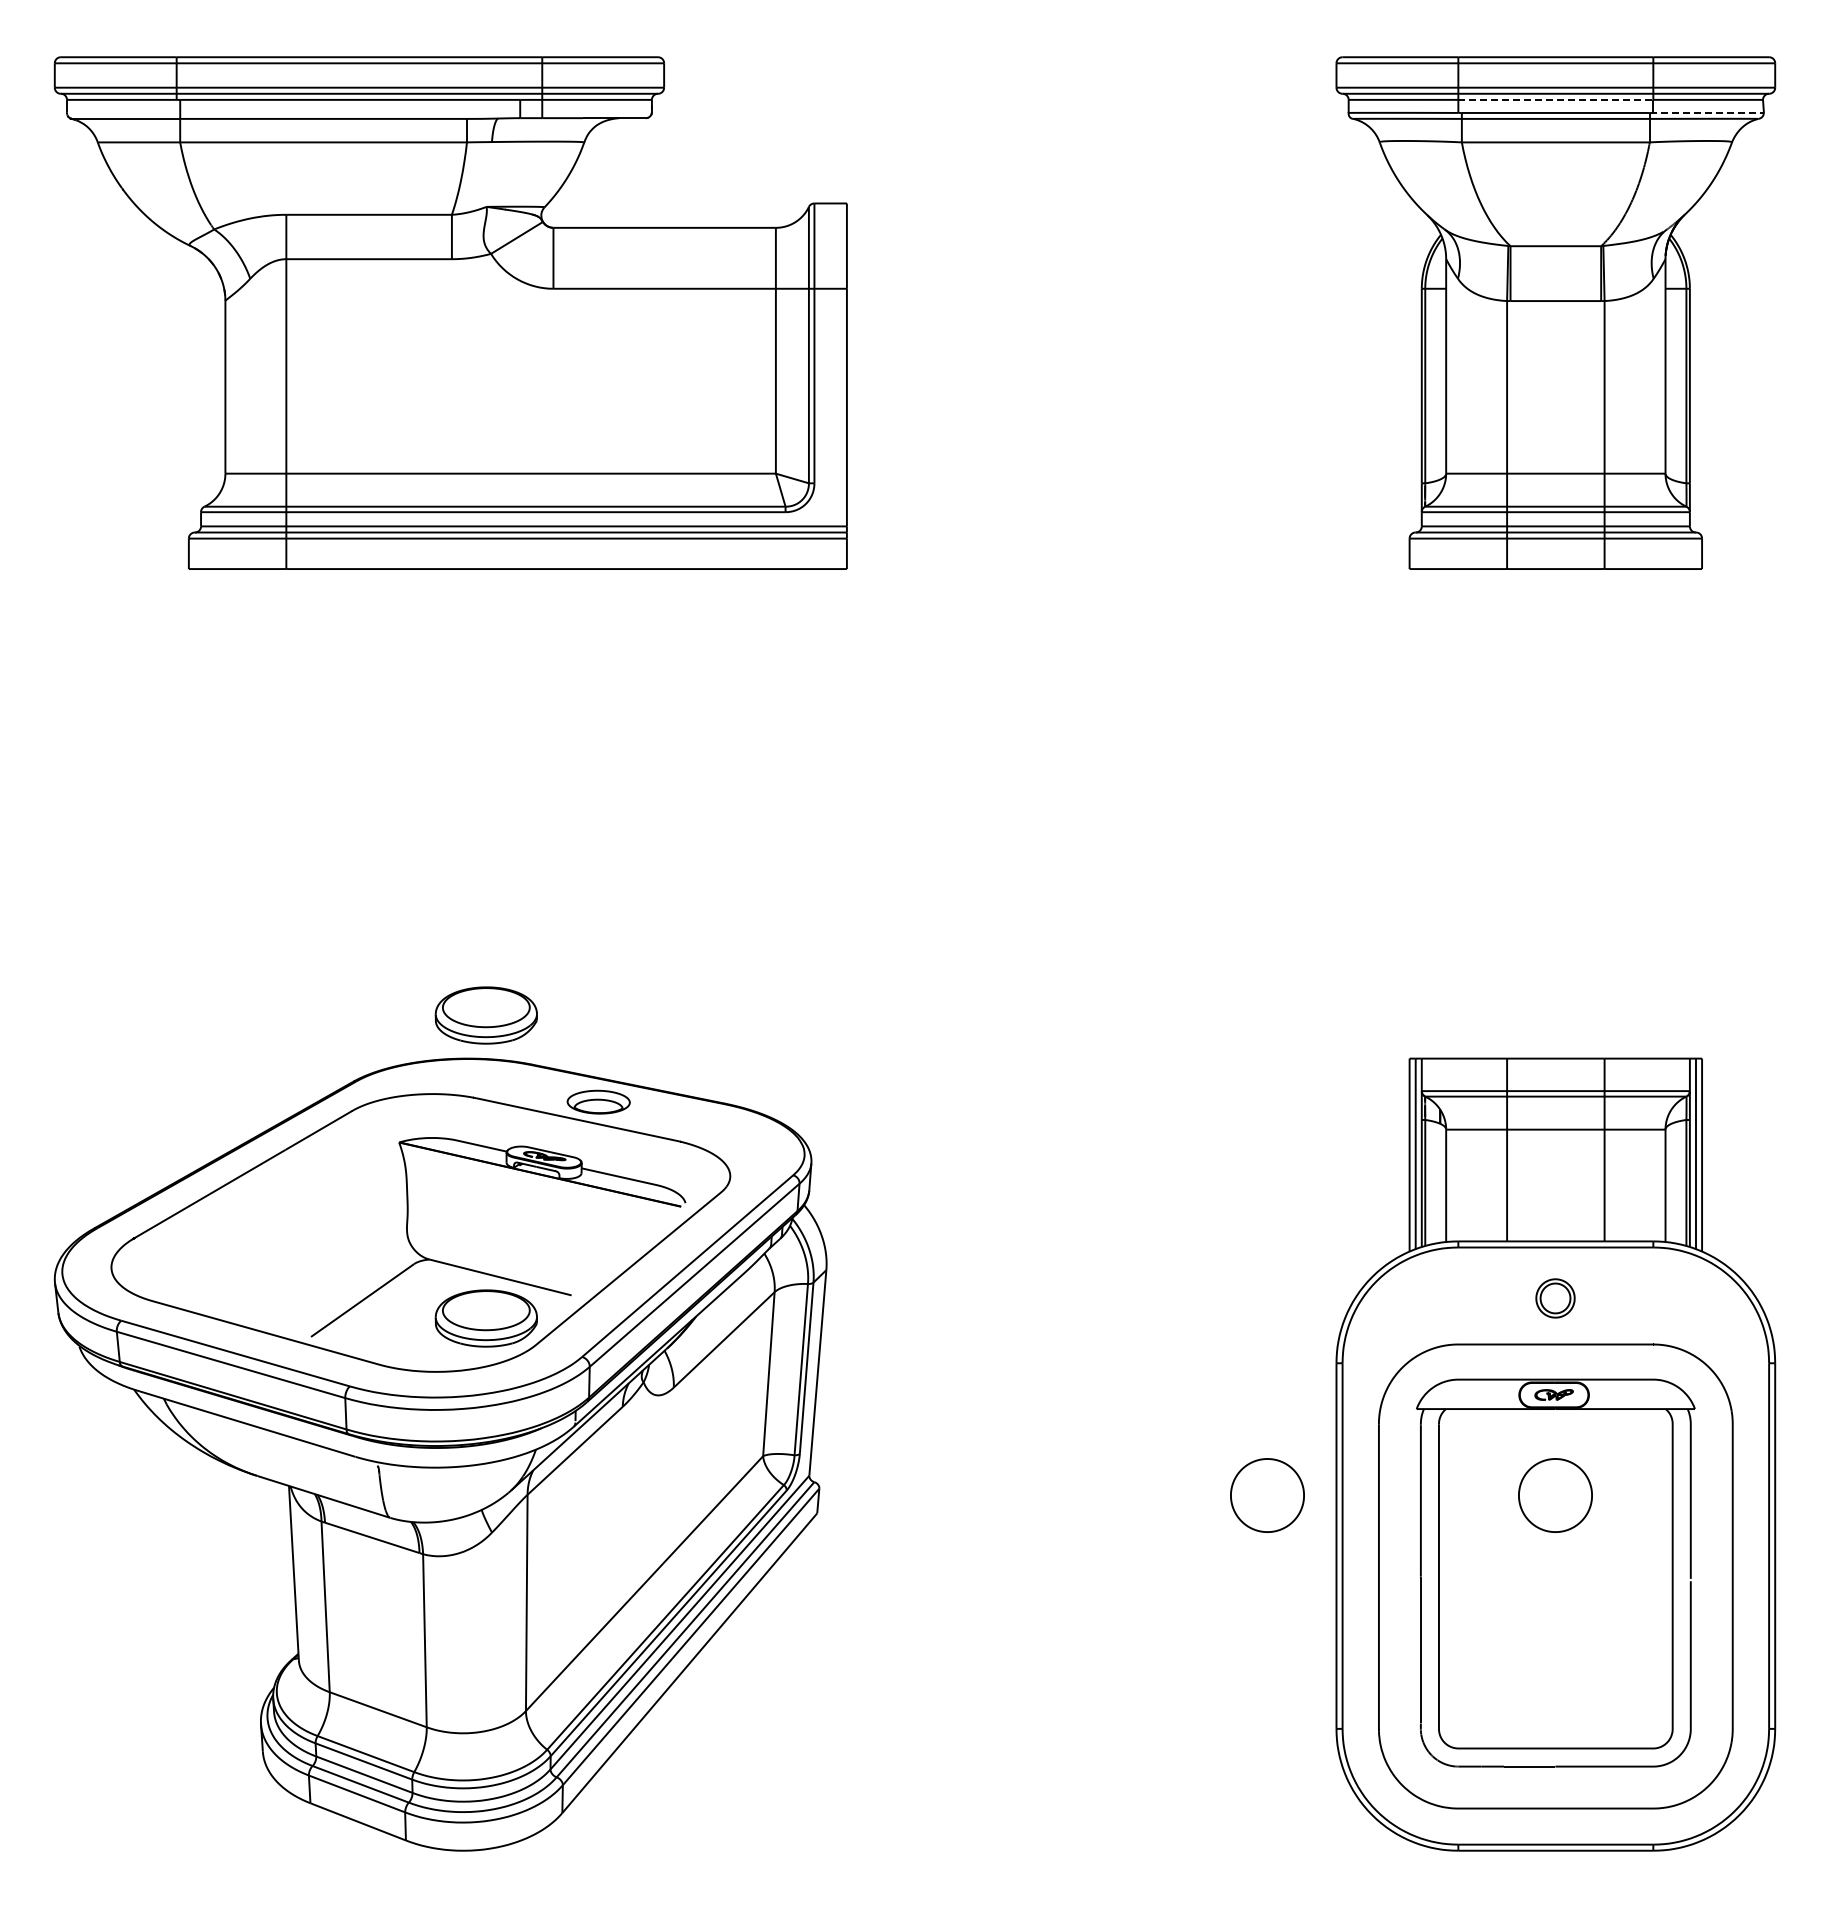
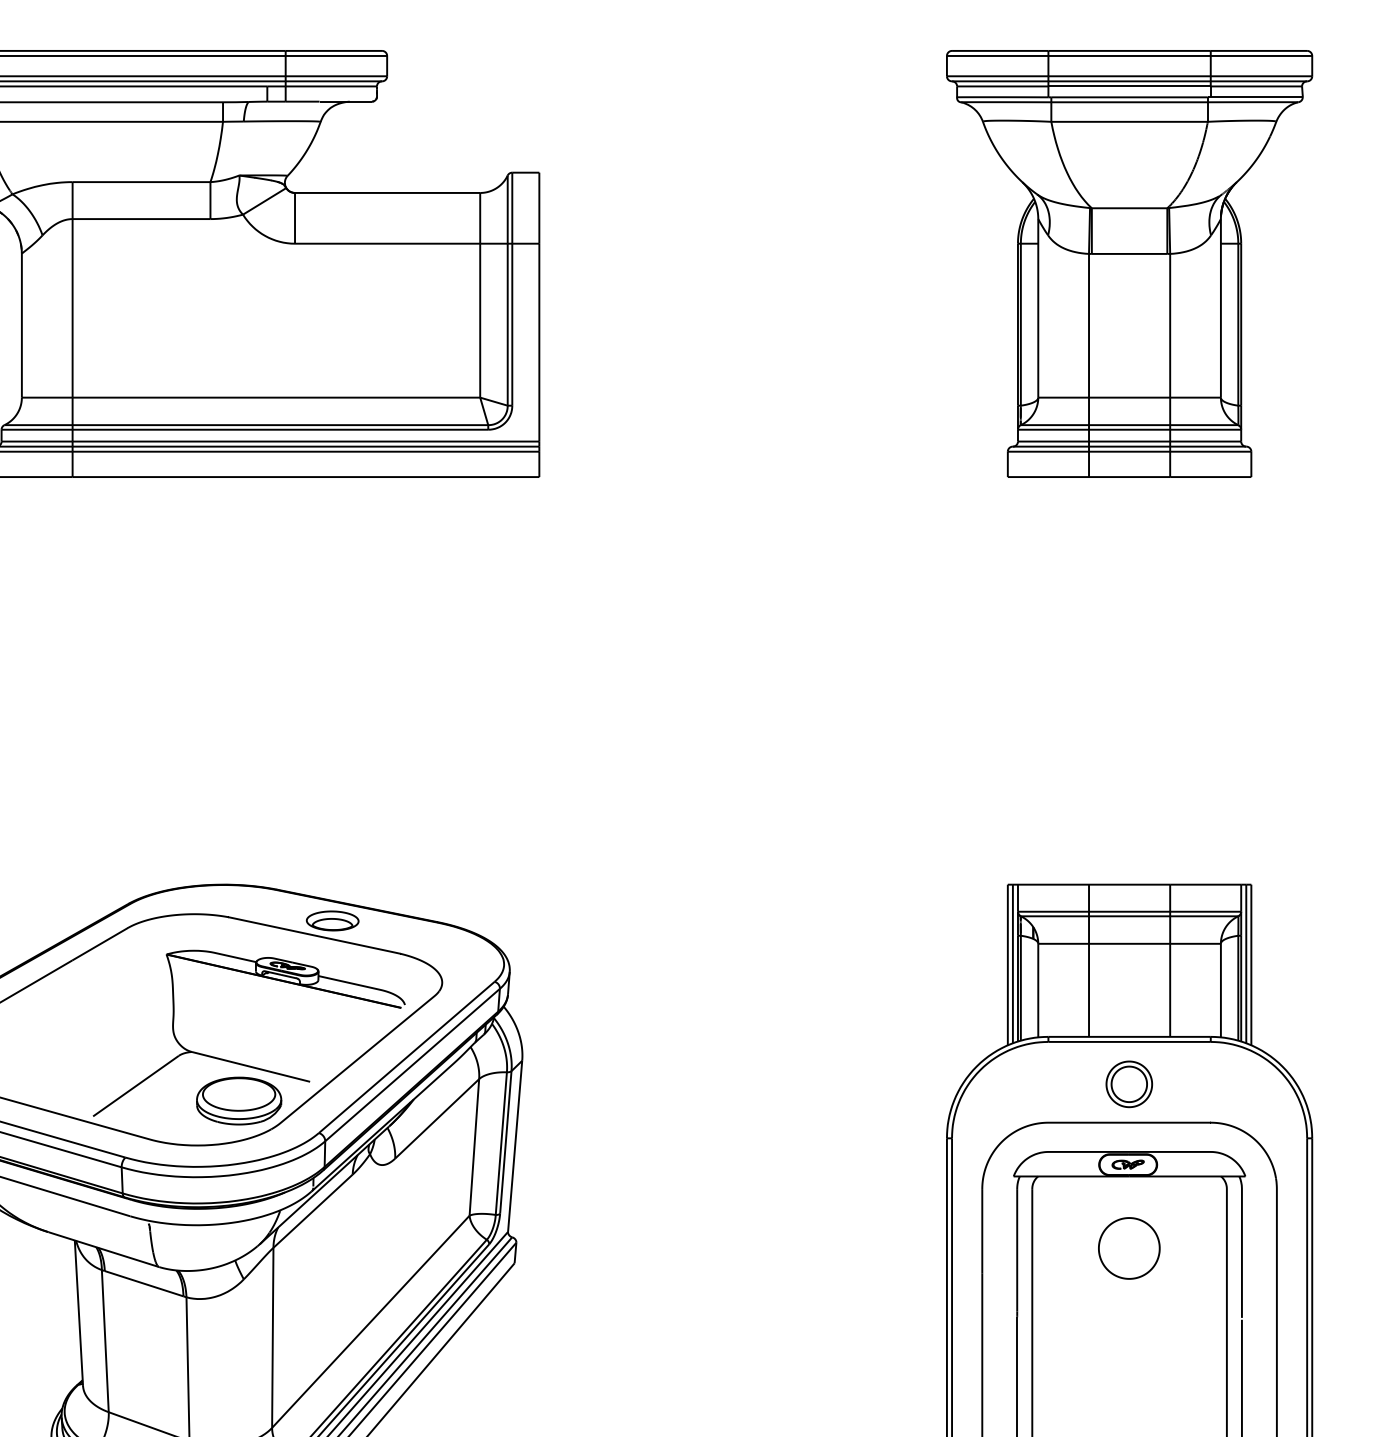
line: (1556, 99) -> (1130, 86), dashed -> solid
line: (1707, 112) -> (1255, 96), dashed -> solid
part: (485, 1015) -> (238, 848), removed
part: (1555, 1298) -> (1129, 1084), size x1.43
part: (1267, 1495) -> (889, 1248), removed

